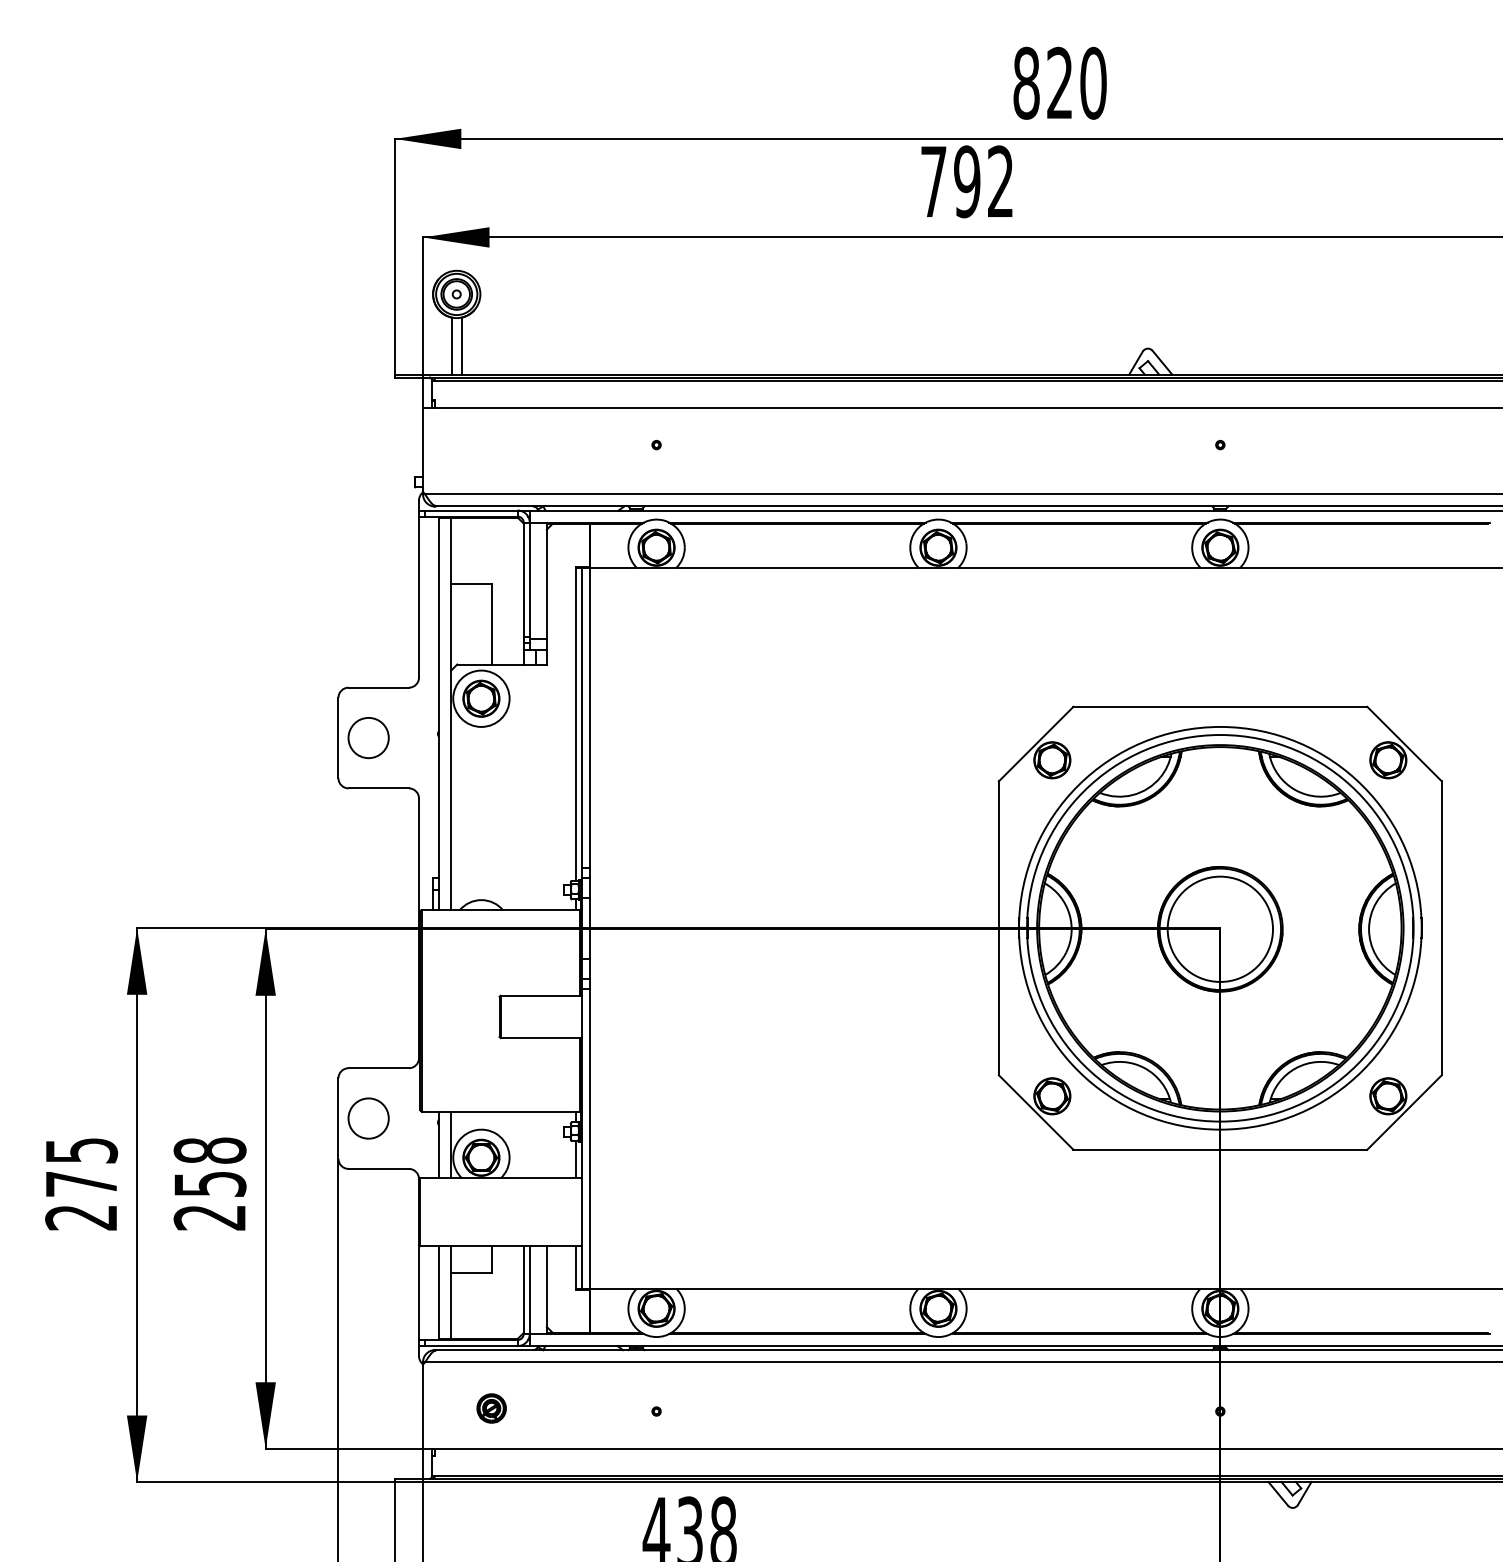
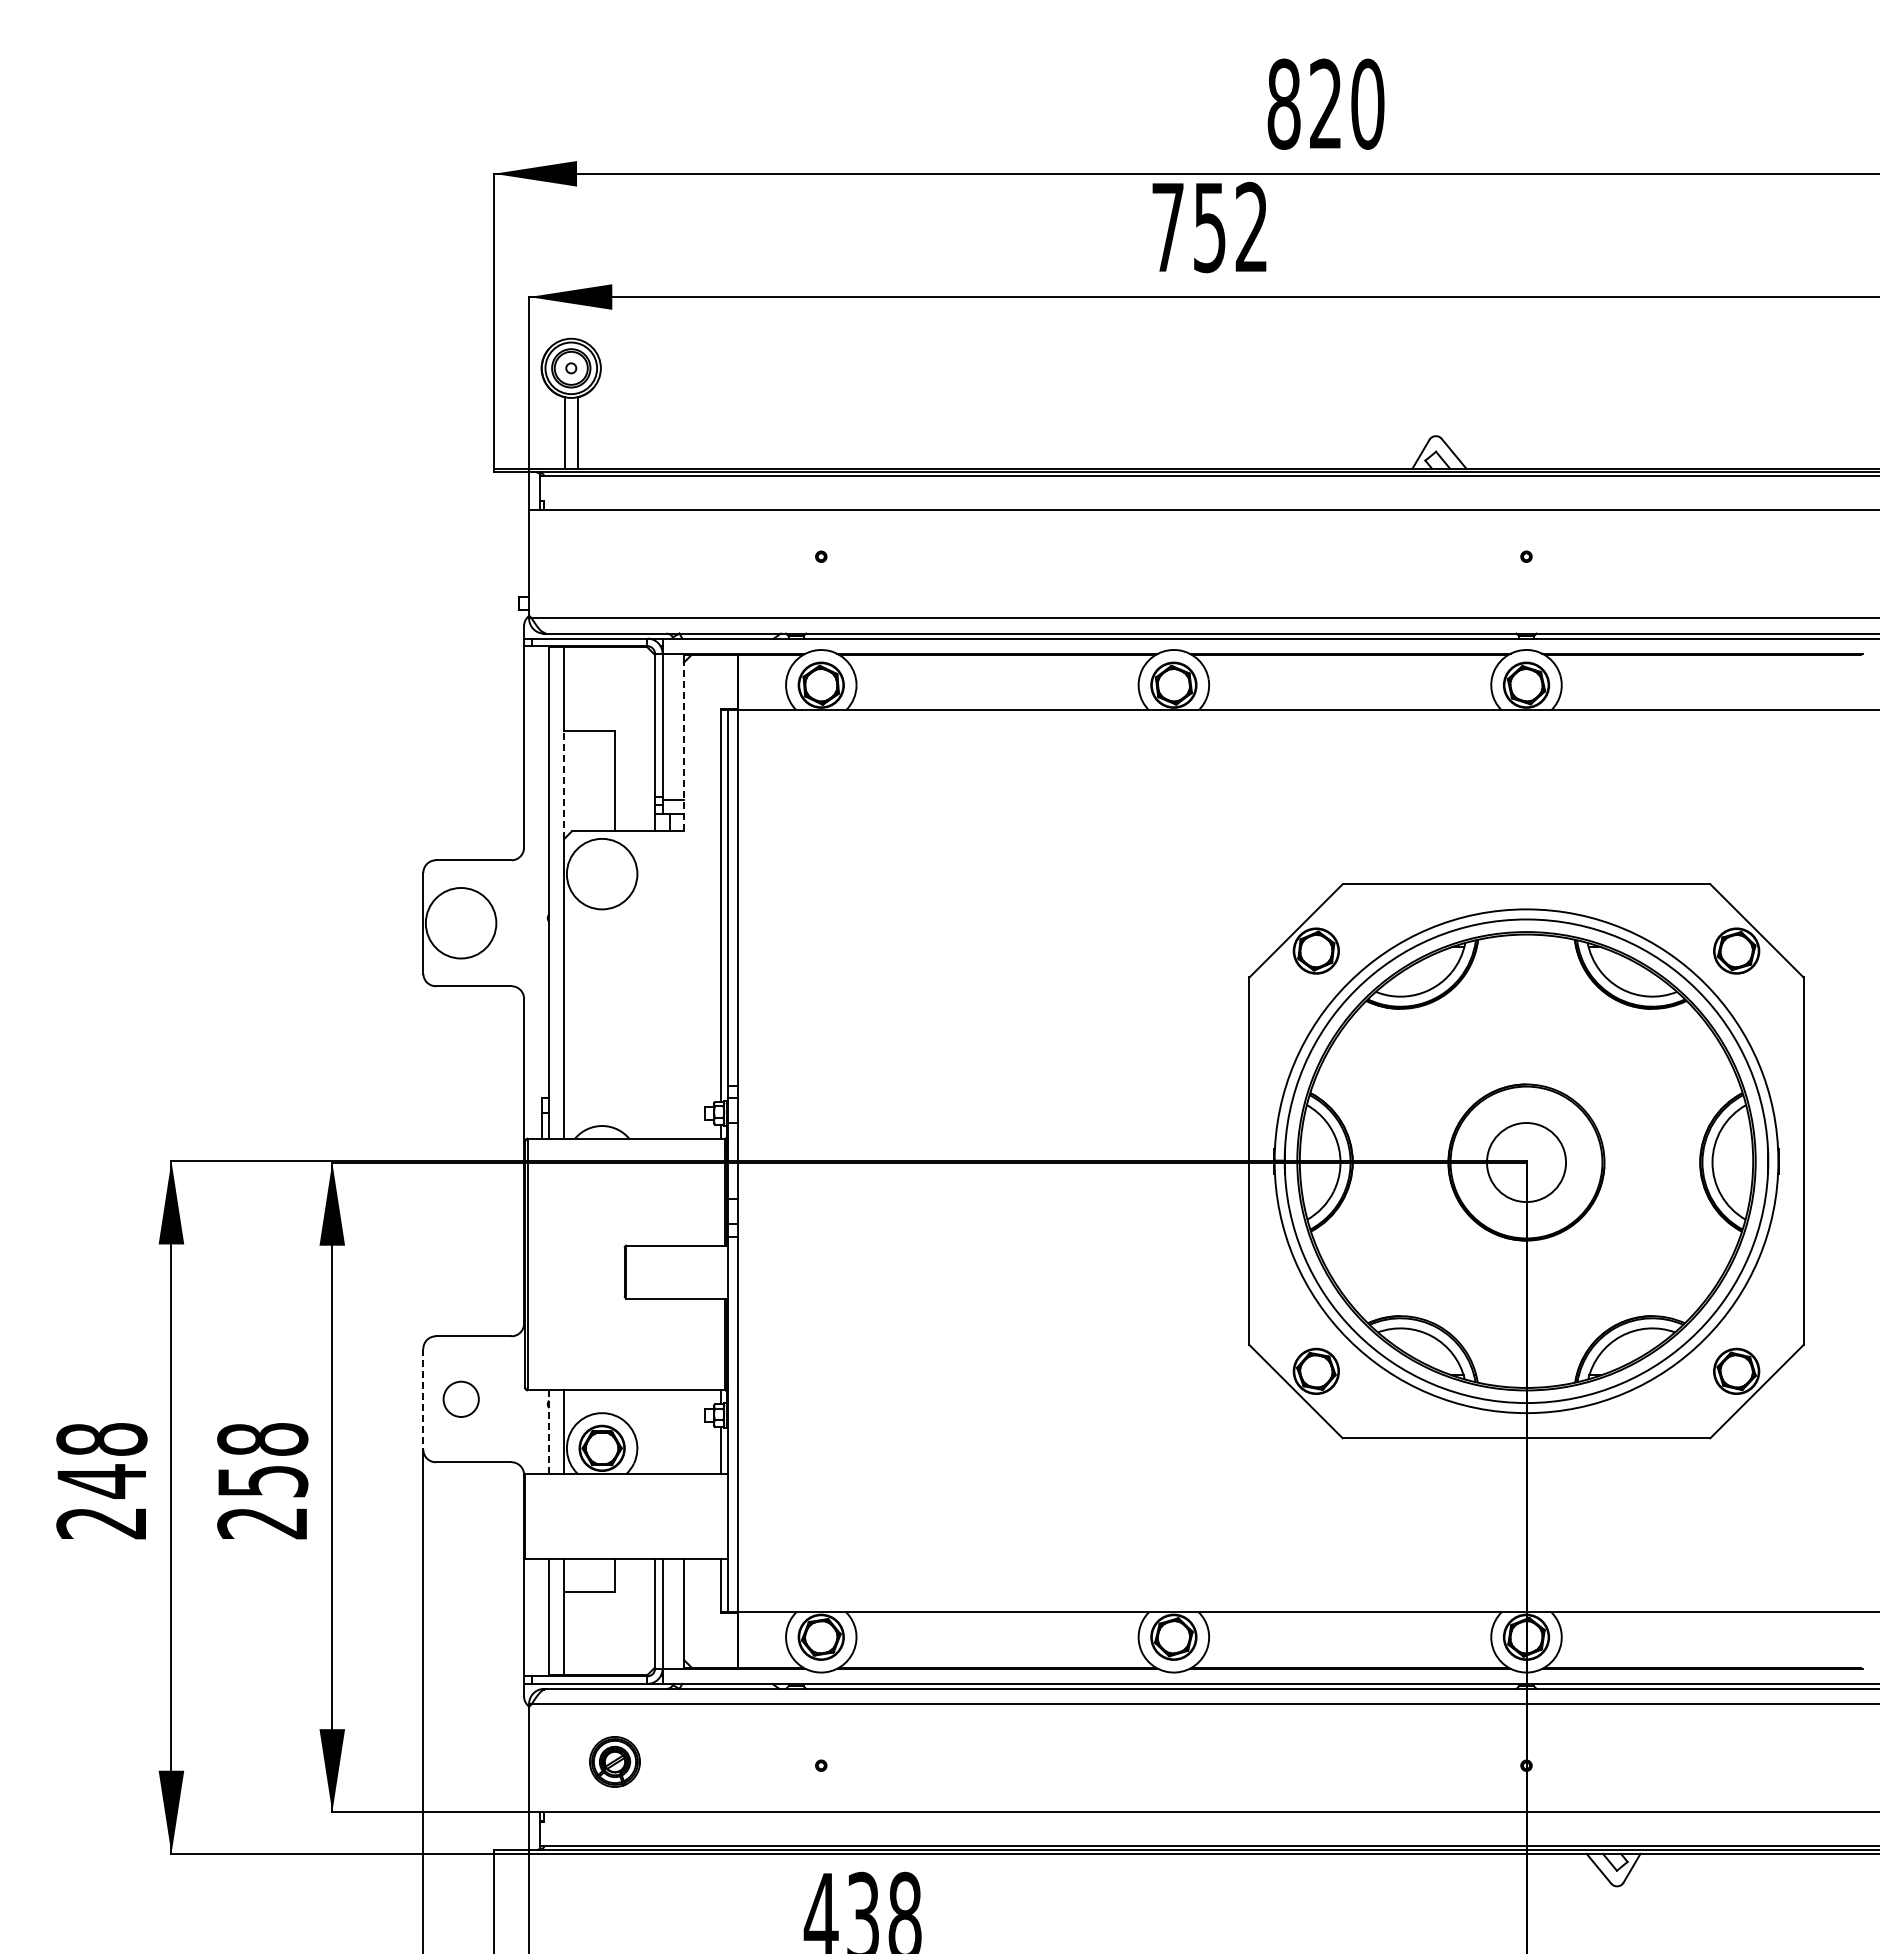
text: (966, 181) -> (1209, 226), 792 -> 752
line: (547, 596) -> (684, 746), solid -> dashed
line: (451, 627) -> (564, 784), solid -> dashed
part: (480, 698) -> (601, 873), removed
circle: (368, 738) -> (460, 923), size x1.4
circle: (1220, 929) -> (1526, 1162), size x0.6
line: (338, 1118) -> (423, 1399), solid -> dashed
circle: (368, 1118) -> (461, 1399), size x0.7
line: (439, 1145) -> (549, 1432), solid -> dashed
text: (81, 1167) -> (101, 1460), 275 -> 248
part: (491, 1408) -> (614, 1761), size x1.4

